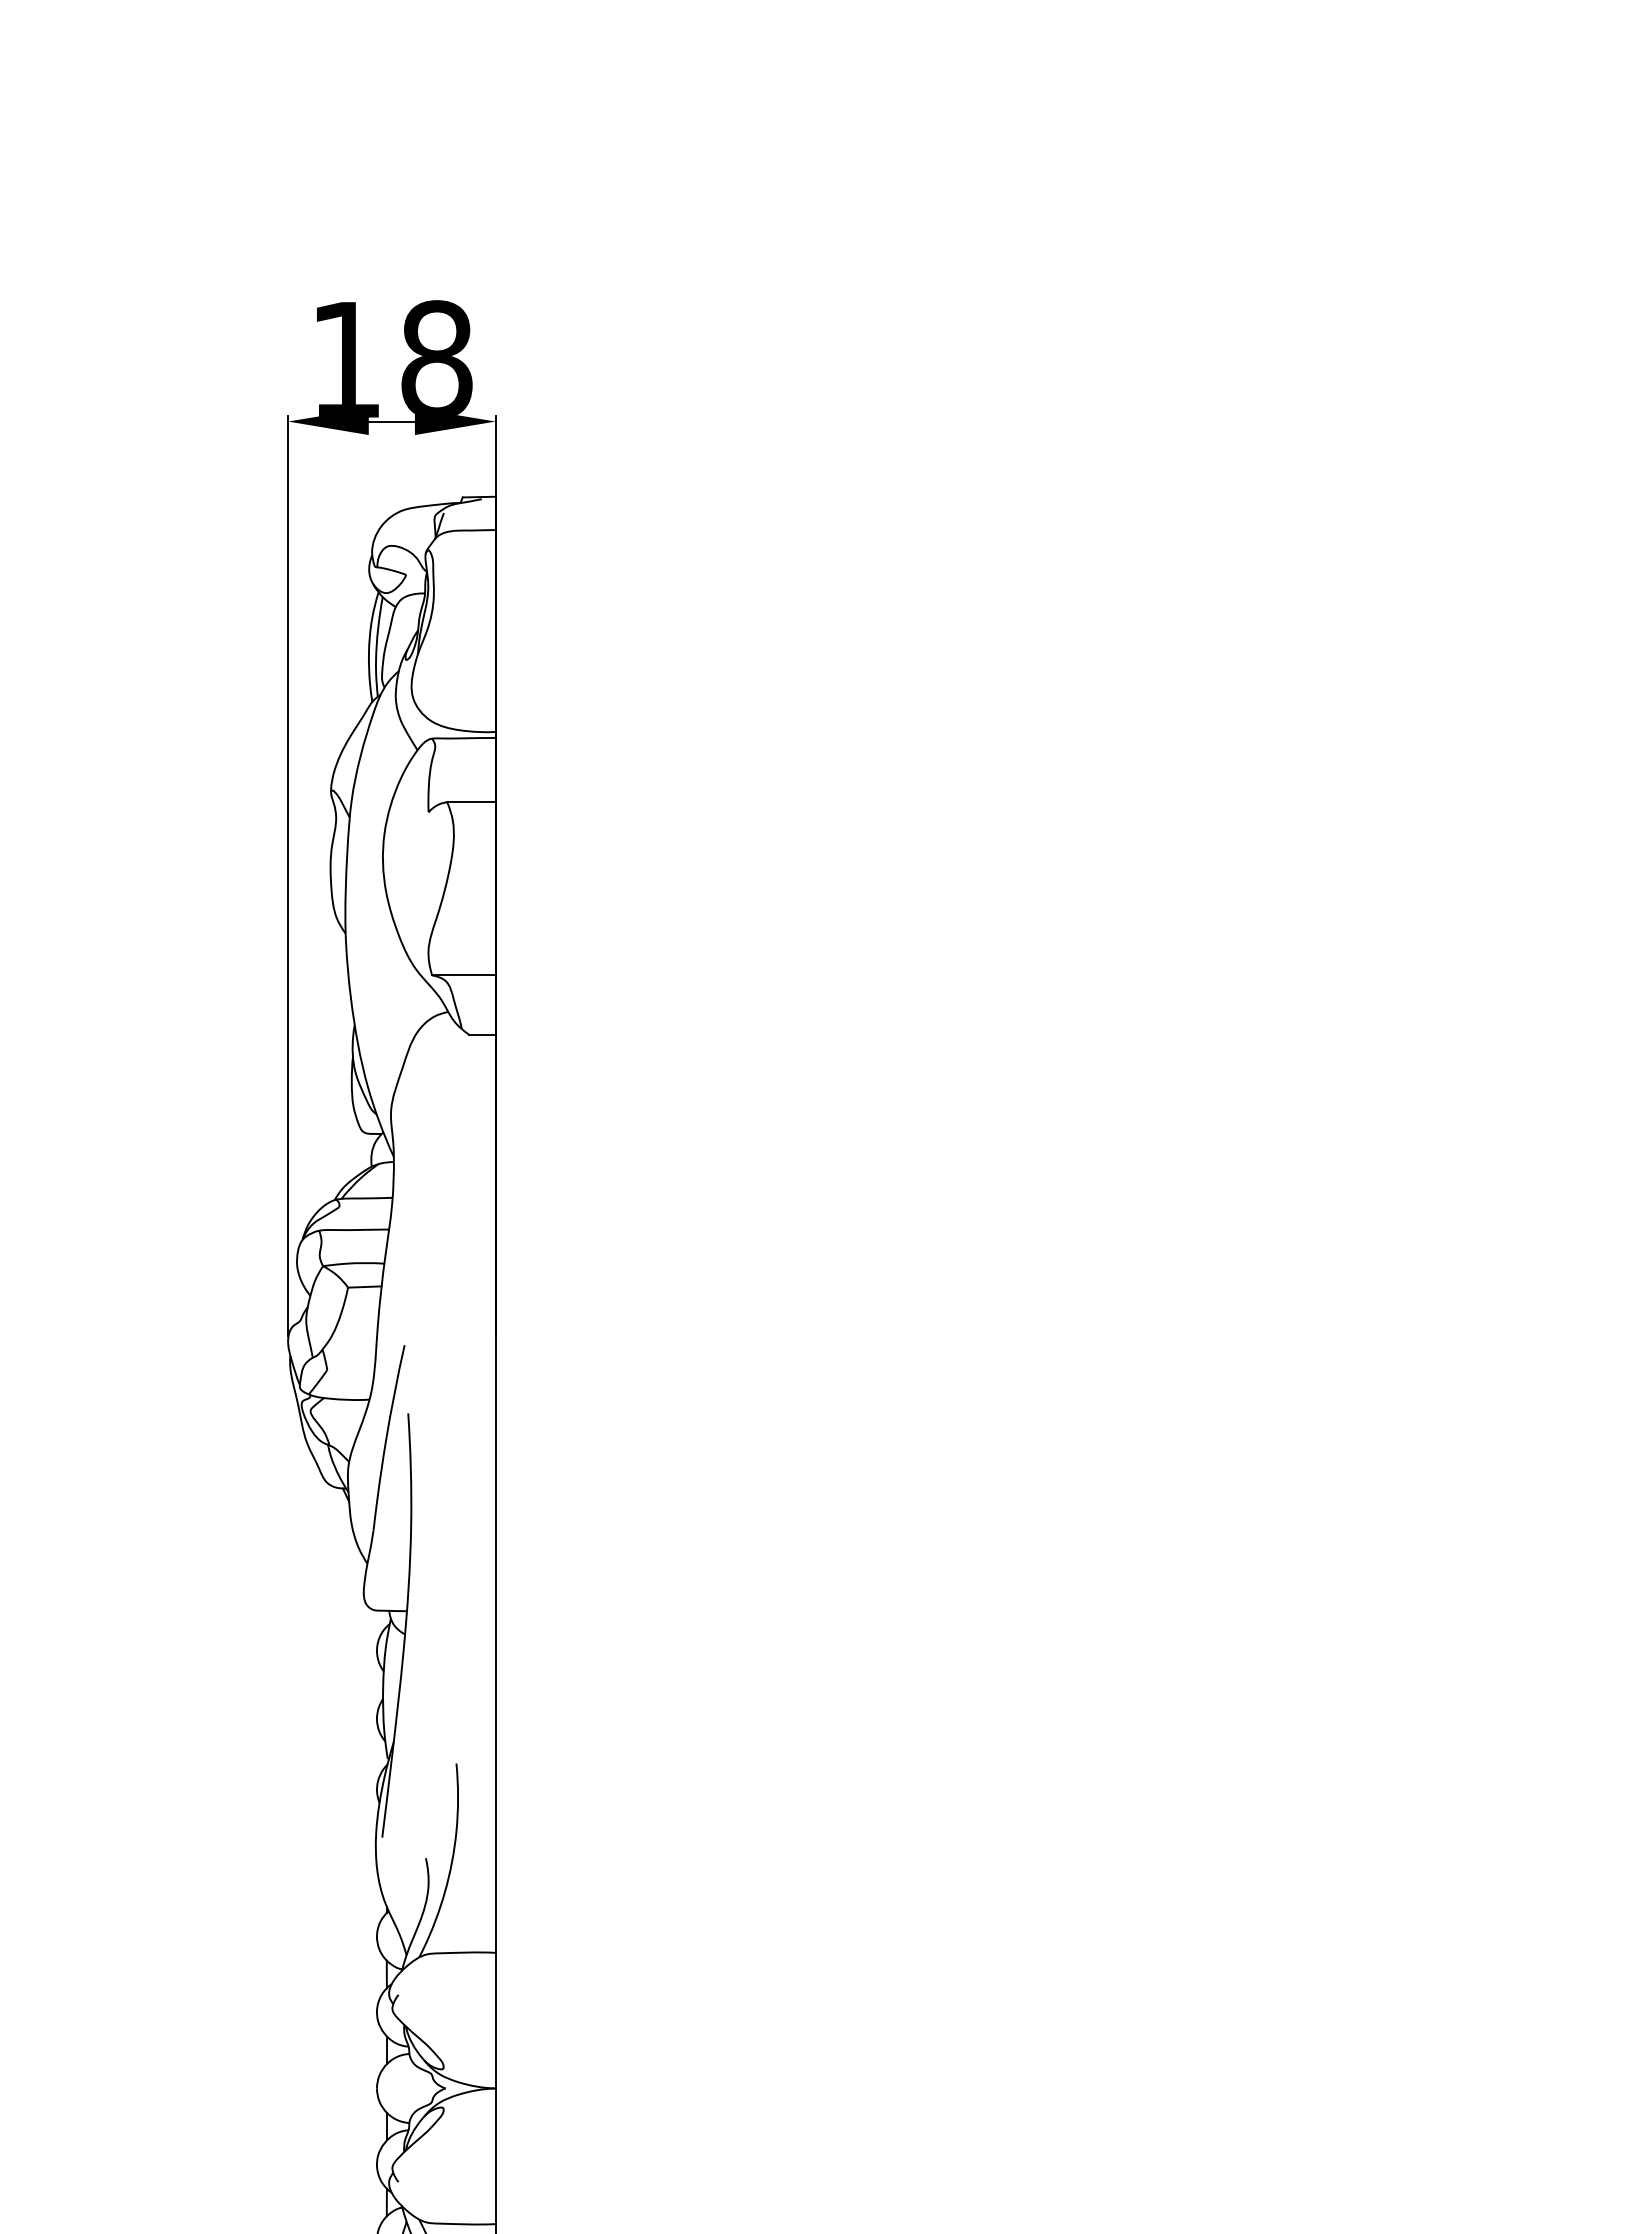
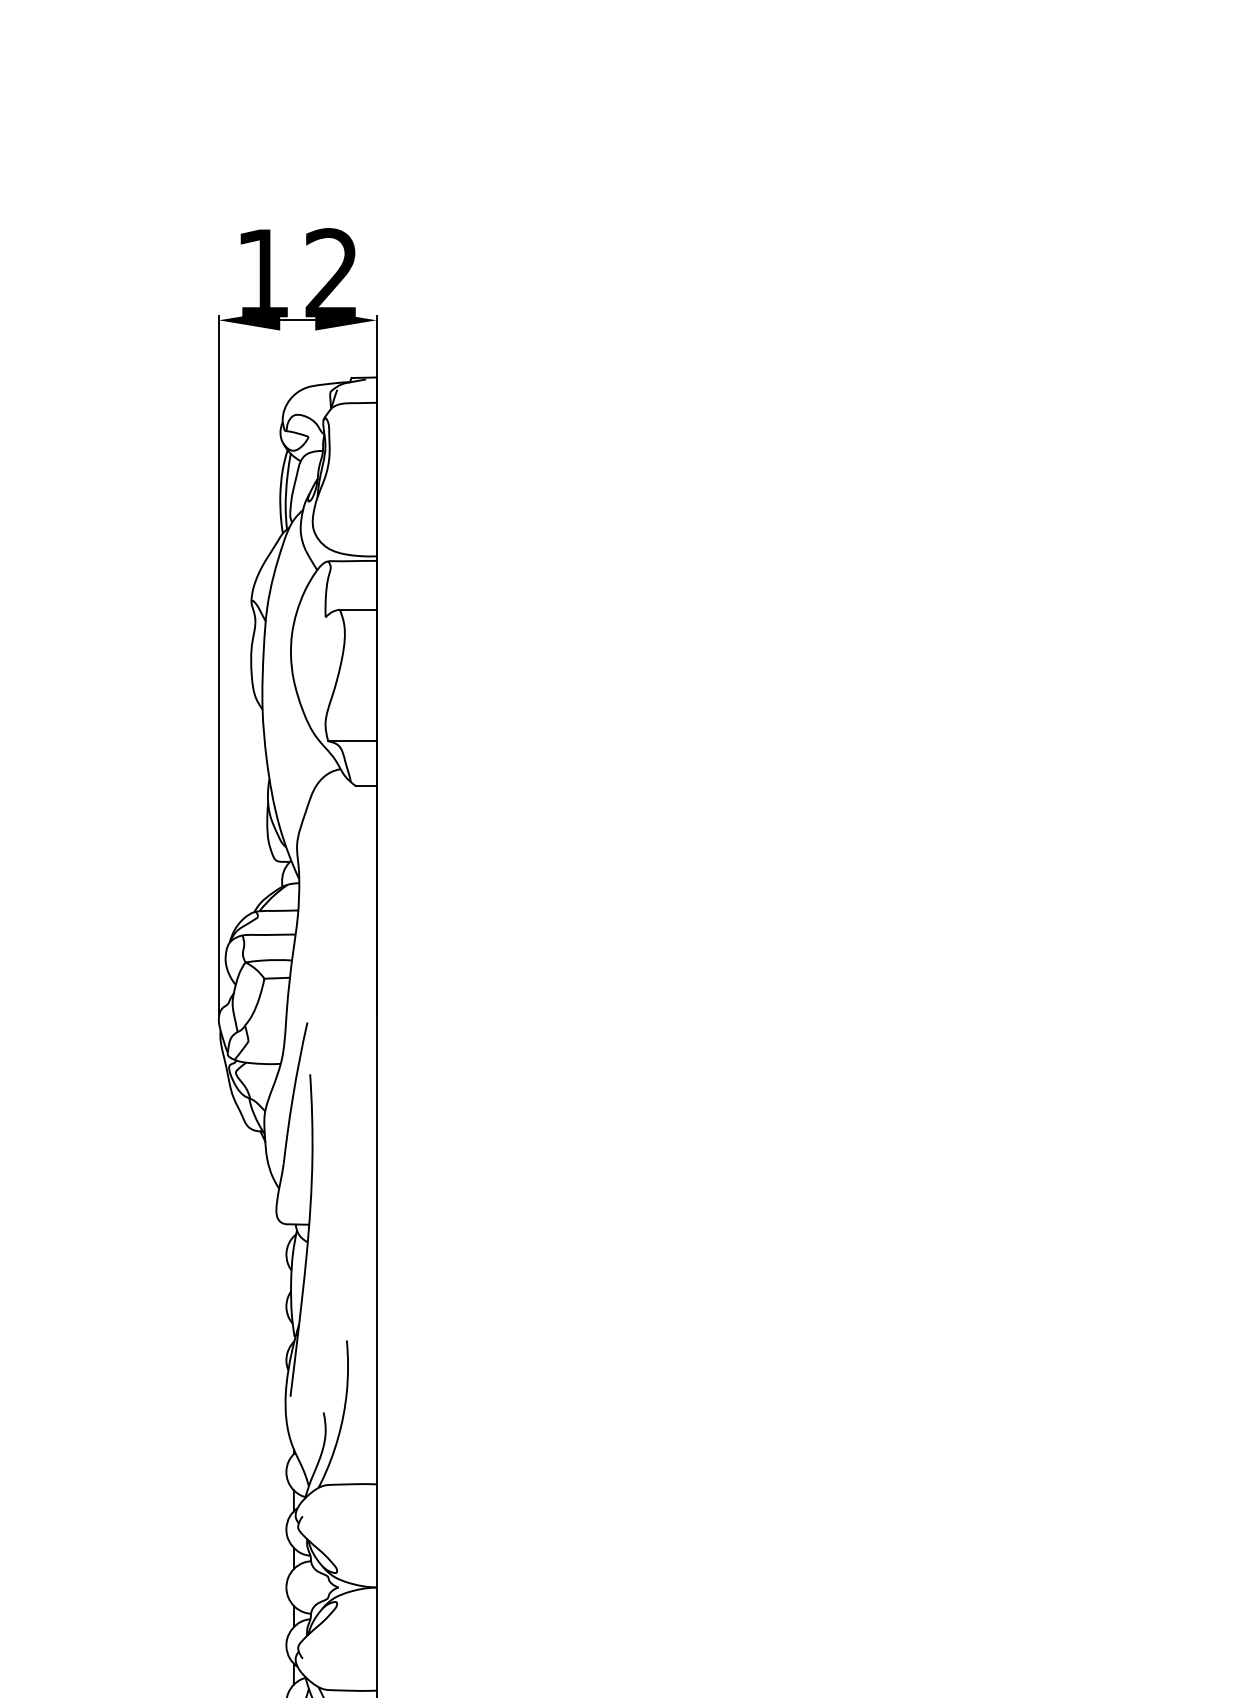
text: (436, 358) -> (331, 272), 18 -> 12

